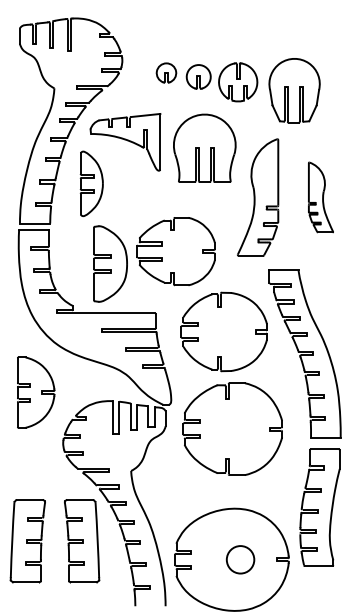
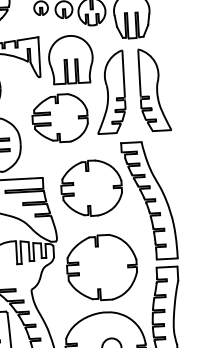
part: (320, 197) -> (154, 89), size x1.67
part: (175, 251) -> (59, 118), moved
part: (232, 428) -> (101, 267), moved

